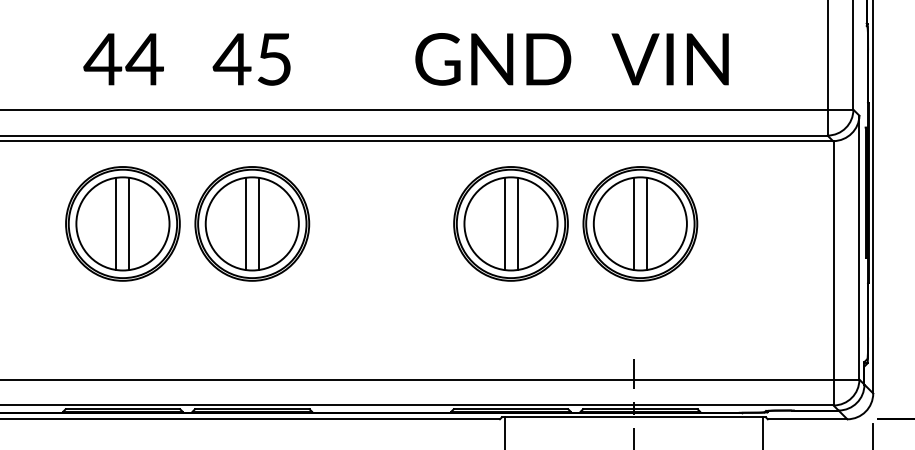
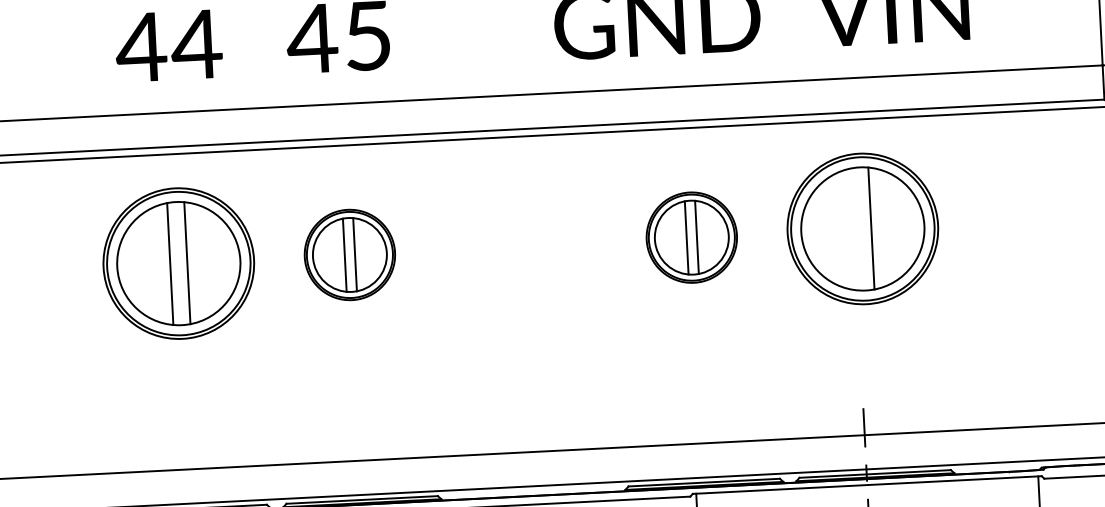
part: (252, 223) -> (350, 254), size x0.6
part: (510, 223) -> (691, 237), size x0.6
line: (633, 223) -> (853, 228), removed

